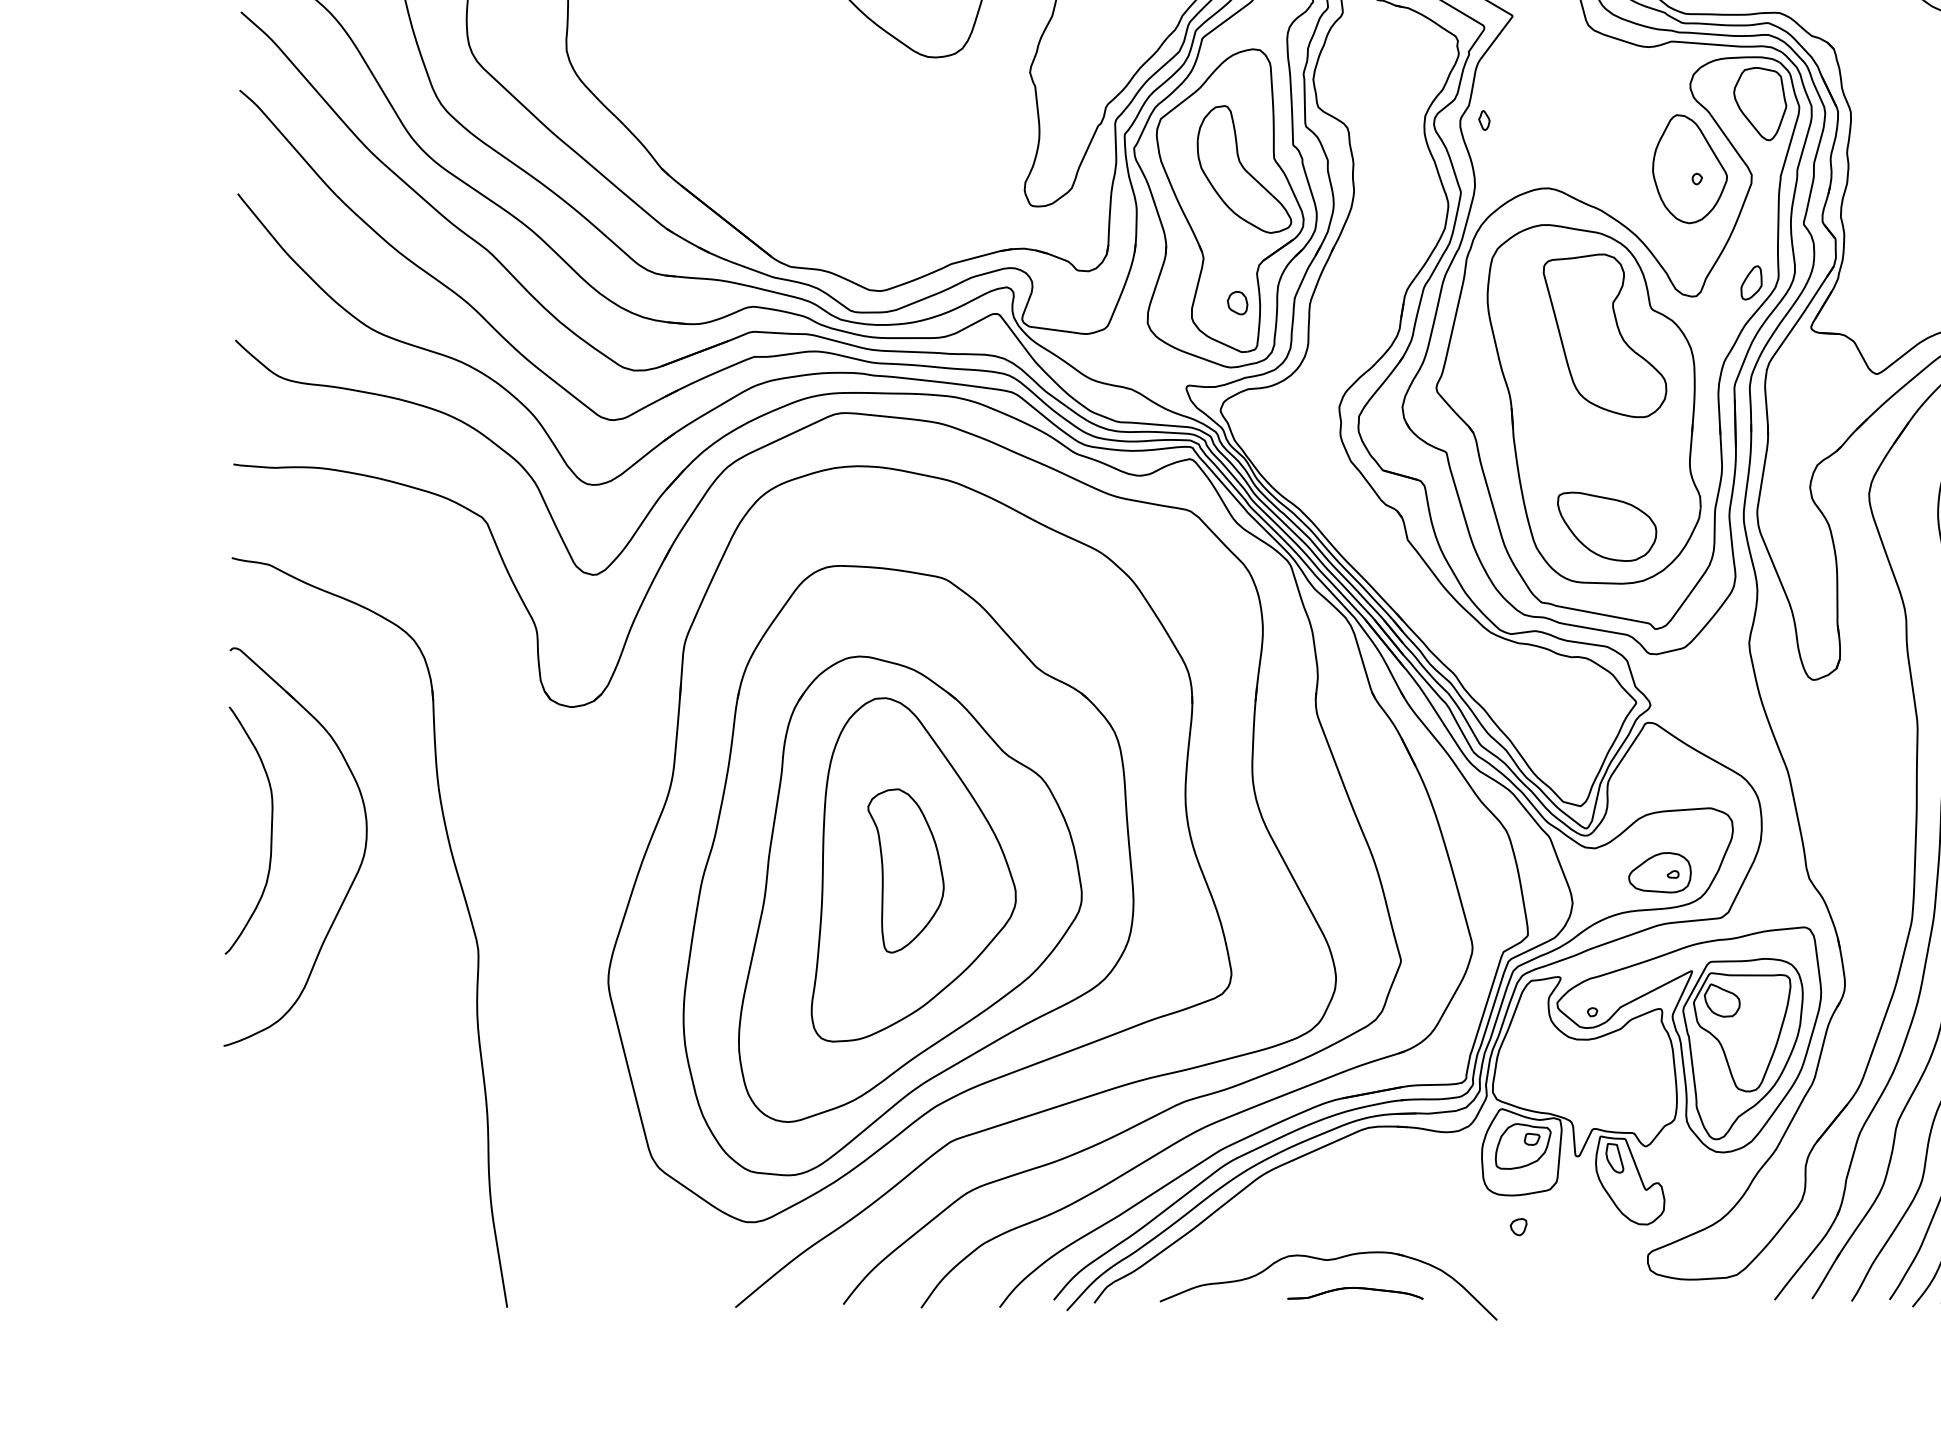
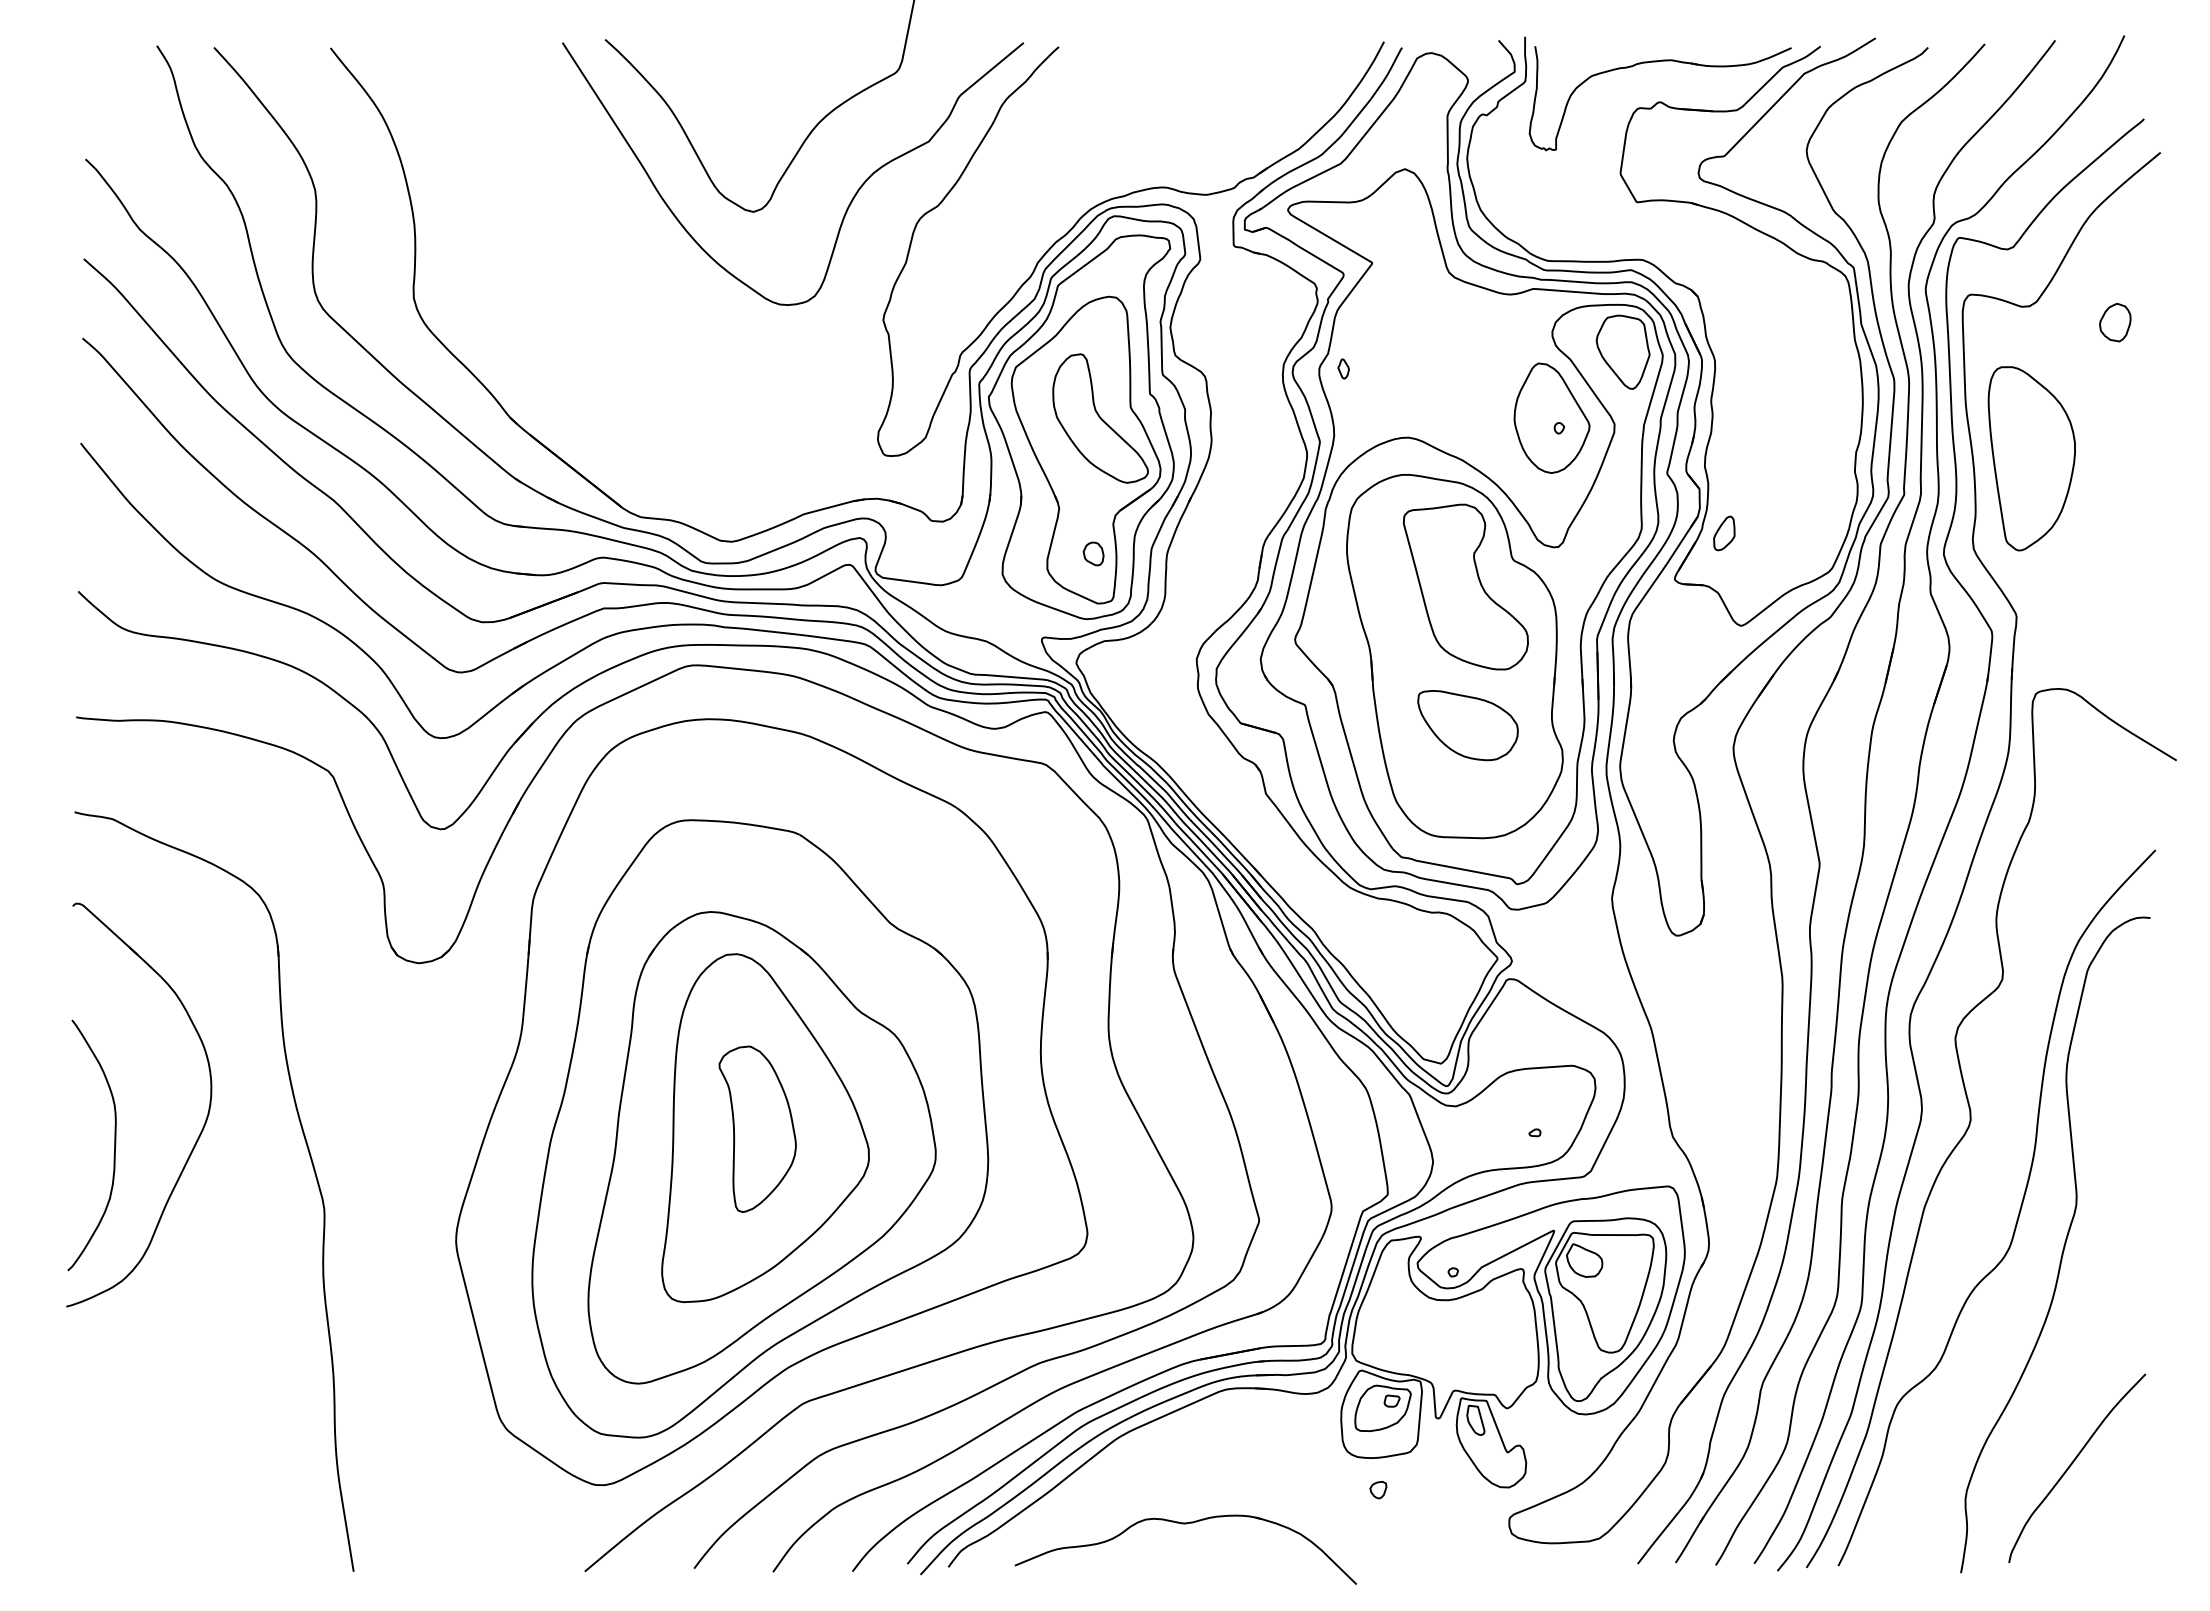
part: (1751, 282) -> (1724, 533), moved
part: (1606, 526) -> (1467, 725), moved
curve: (271, 830) -> (114, 1145), moved
part: (1659, 872) -> (1521, 1130), removed
part: (1355, 1292) -> (1213, 1556), removed

